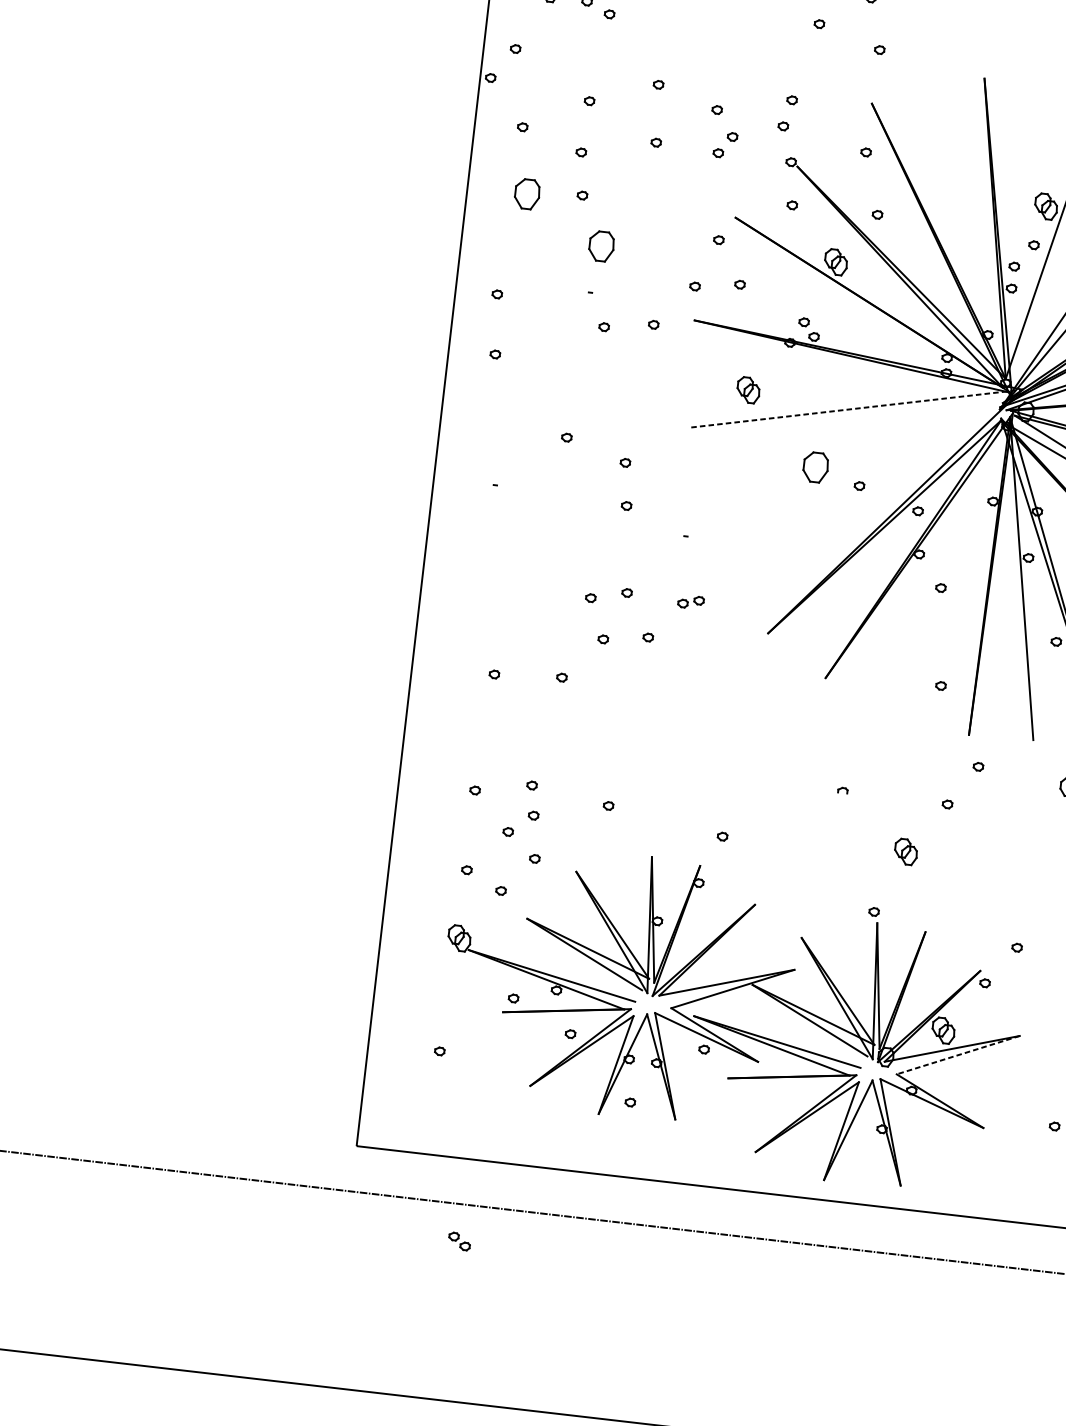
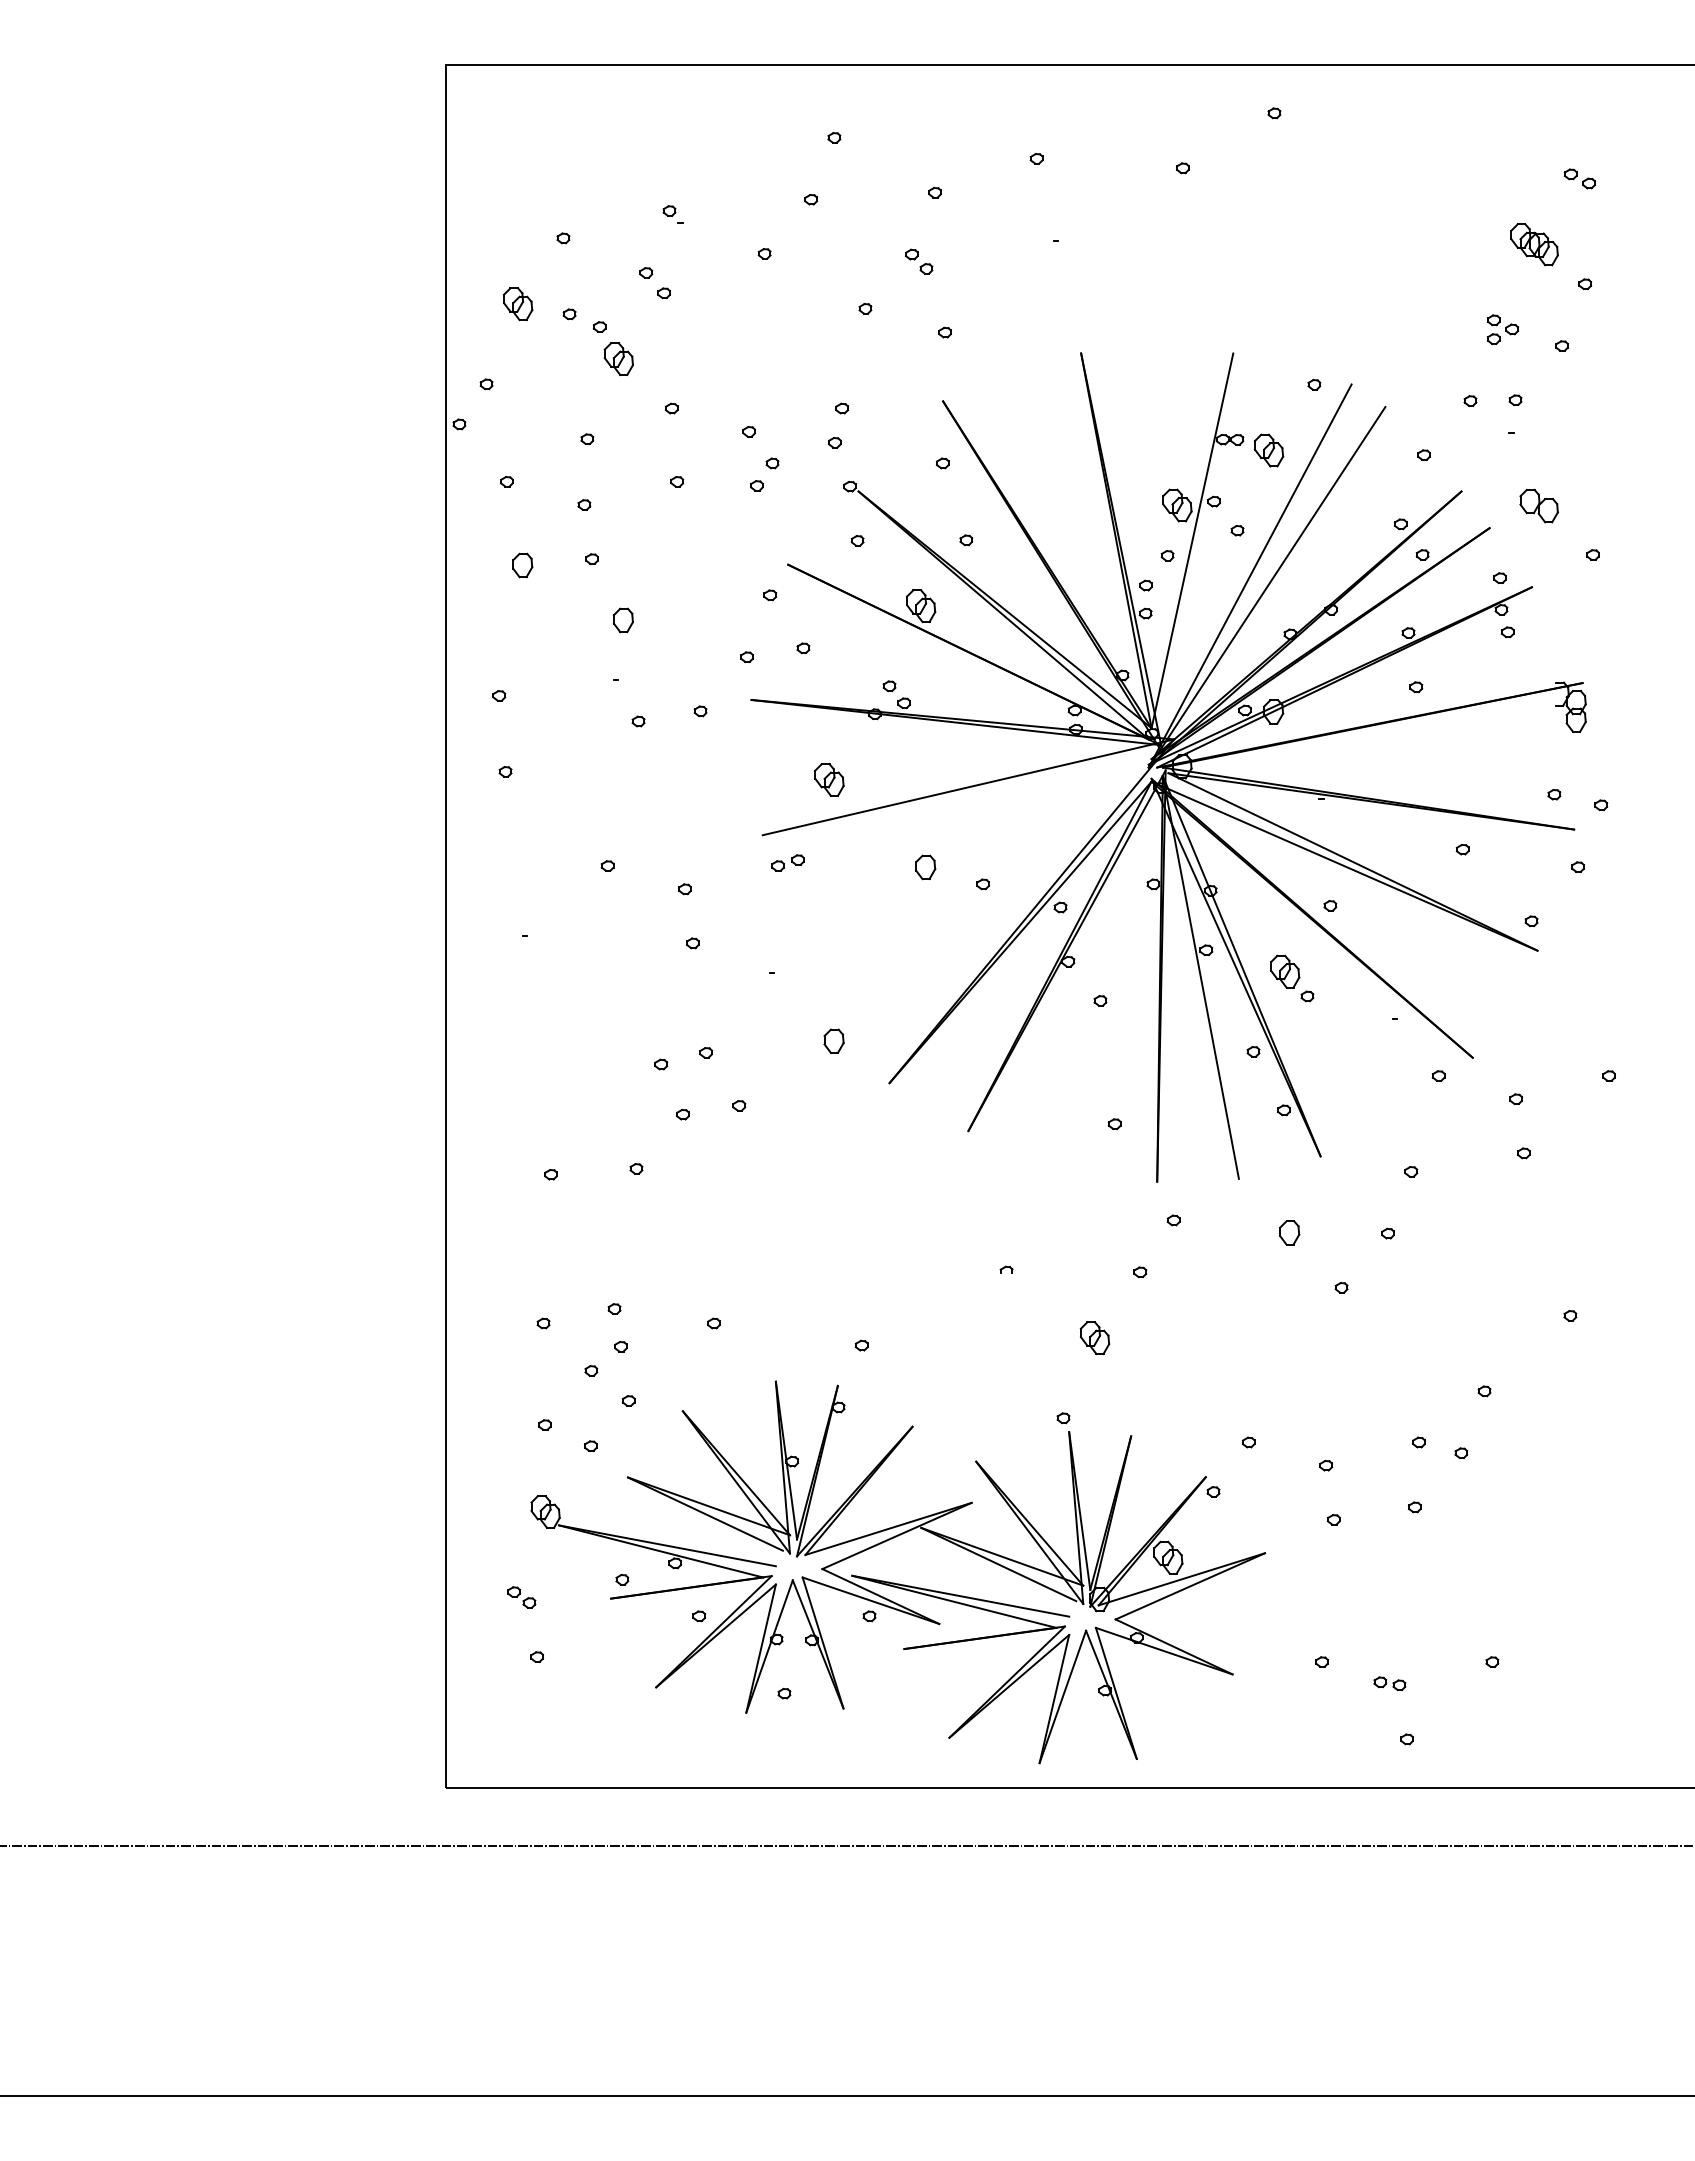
part: (621, 40) -> (618, 358), added
part: (527, 194) -> (522, 565), size x0.62
part: (600, 246) -> (622, 620), size x0.62
line: (856, 408) -> (968, 787), dashed -> solid
part: (815, 467) -> (925, 867), size x0.62
part: (728, 594) -> (833, 1040), added
part: (690, 601) -> (787, 862), moved
line: (958, 1055) -> (1190, 1586), dashed -> solid
part: (459, 1241) -> (521, 1597), moved

